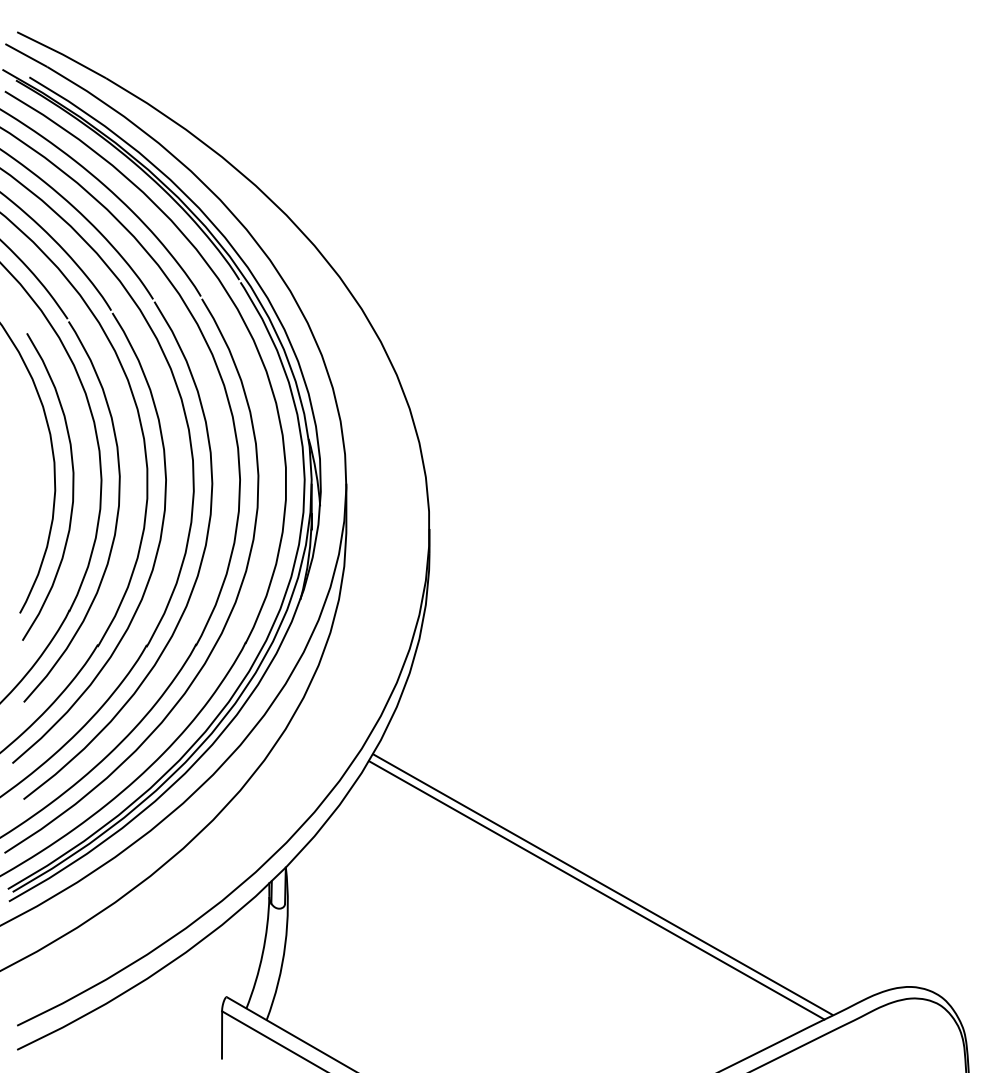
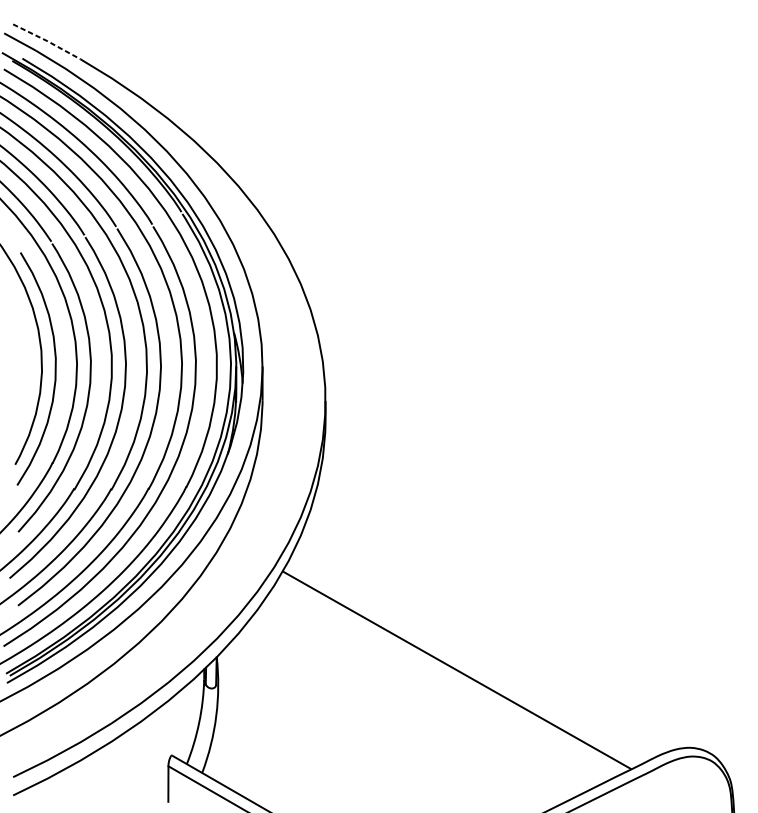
line: (62, 54) -> (47, 41), solid -> dashed
line: (596, 890) -> (452, 674), removed

